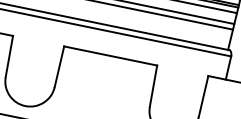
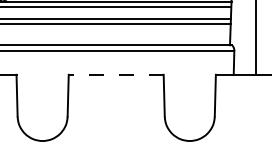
line: (110, 55) -> (115, 74), solid -> dashed

